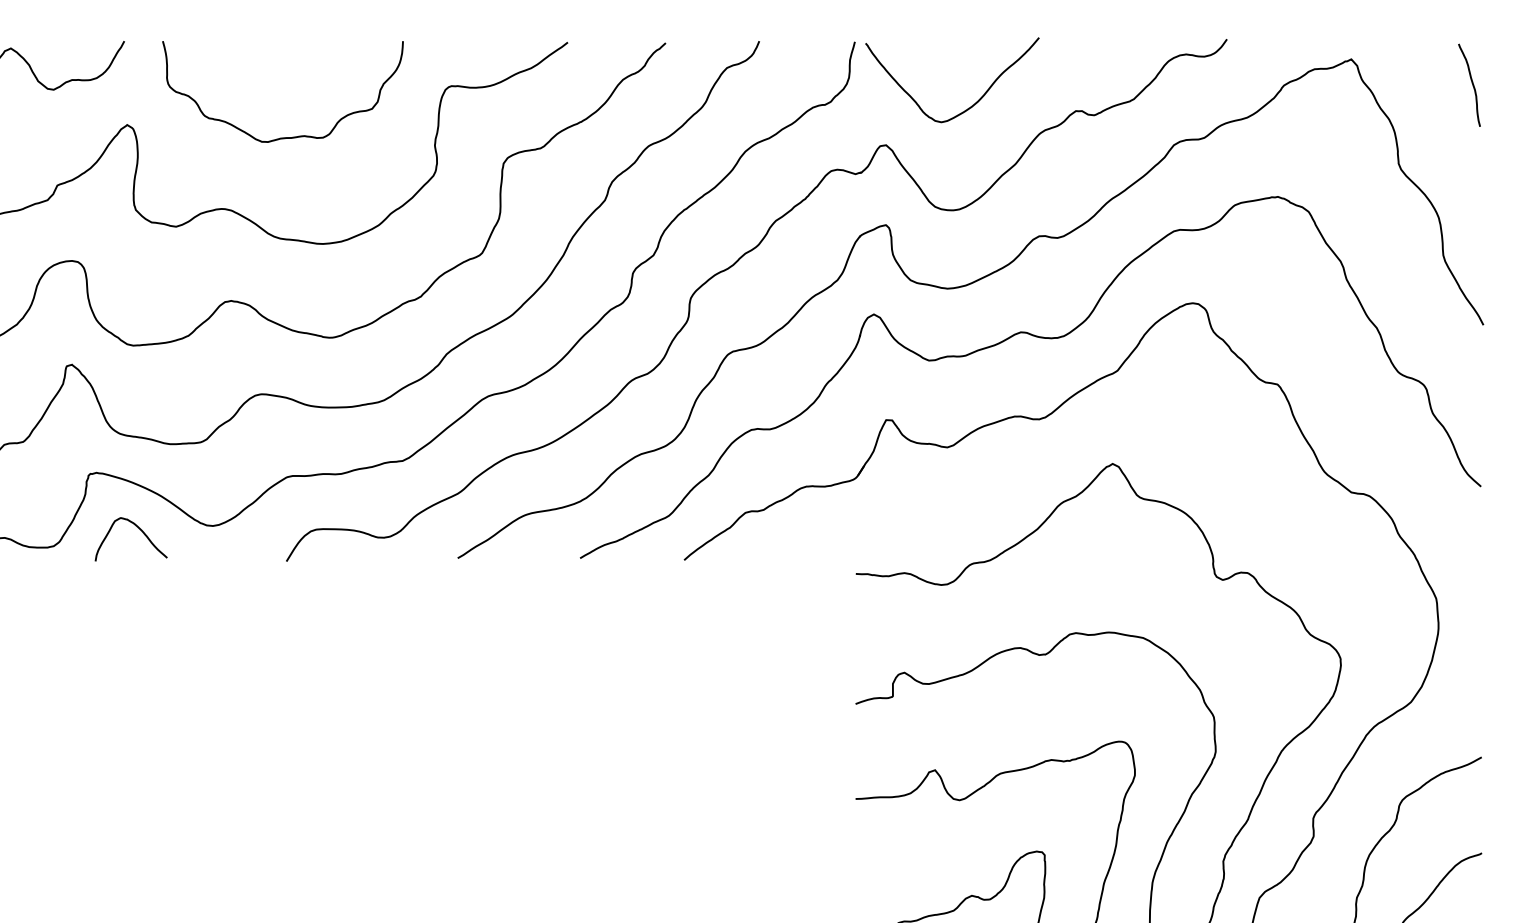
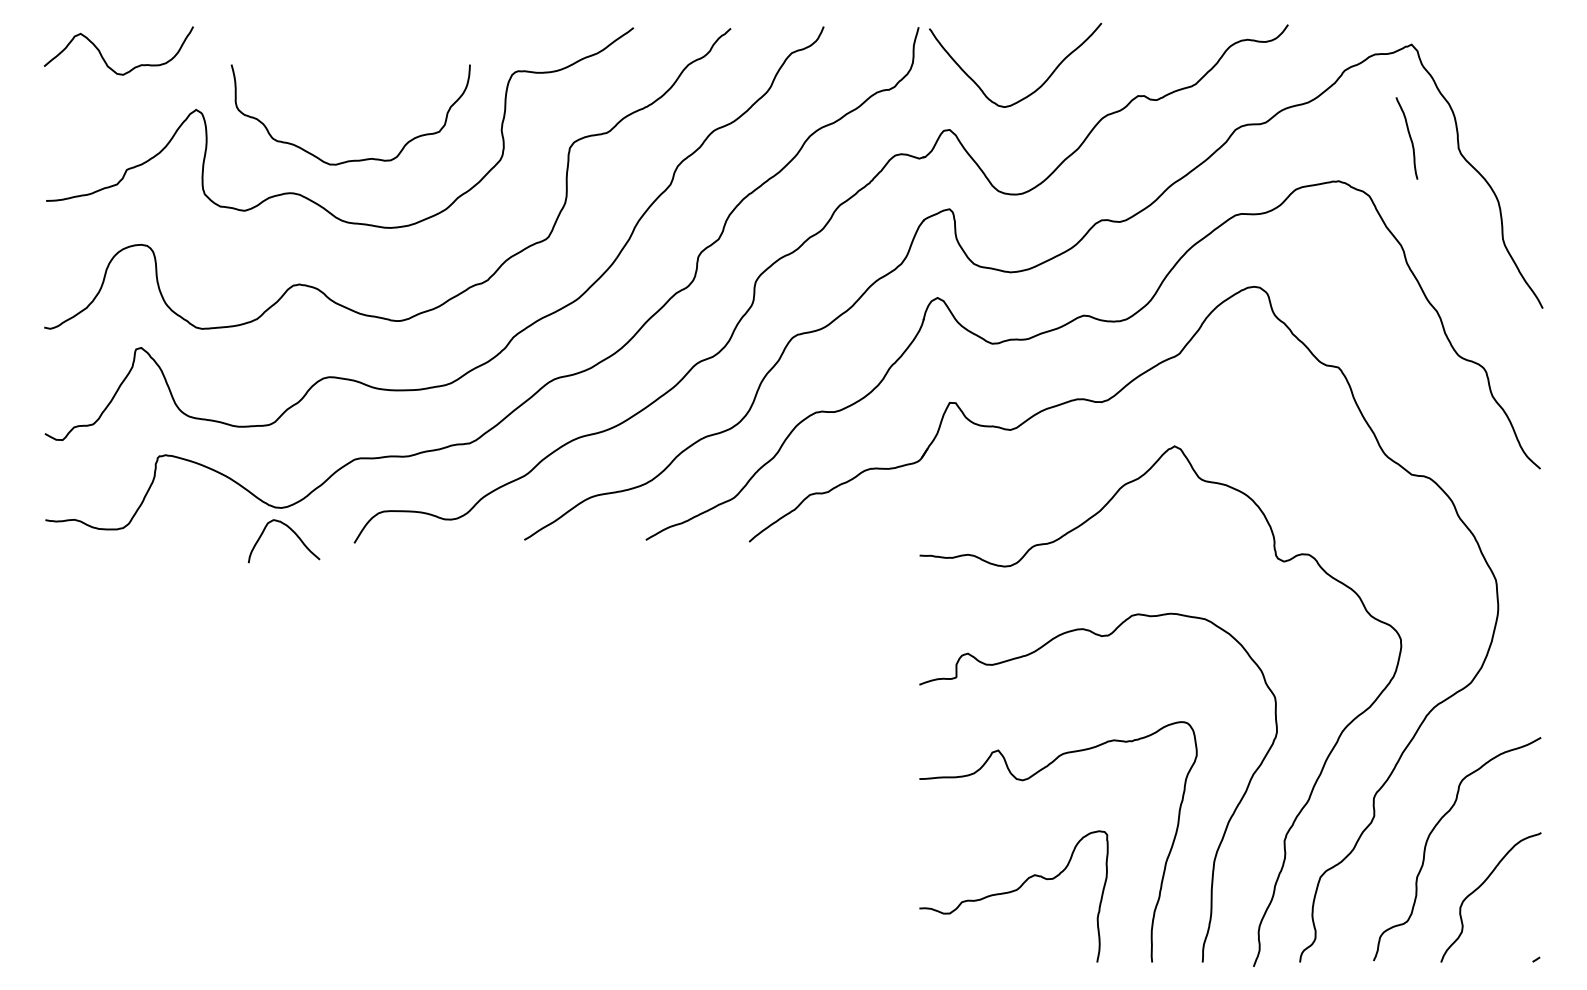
curve: (1472, 85) -> (1409, 138), moved
curve: (286, 136) -> (354, 159), moved
curve: (137, 528) -> (290, 530), moved

